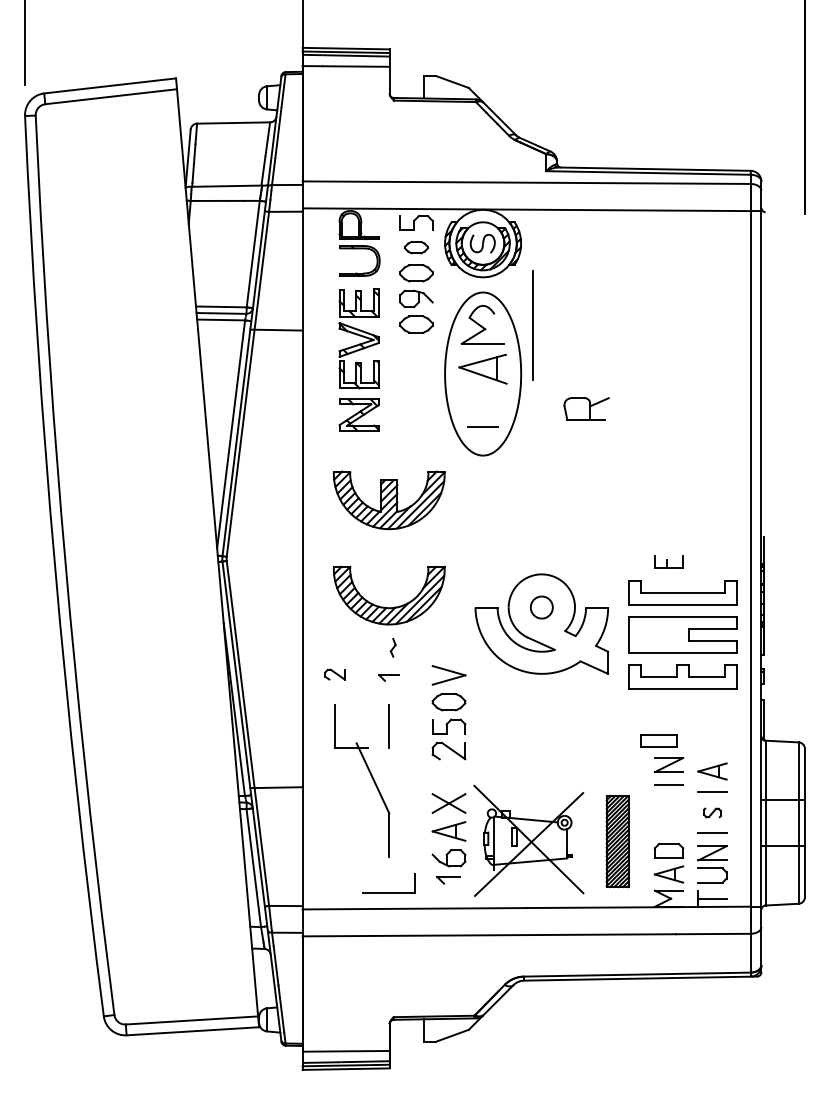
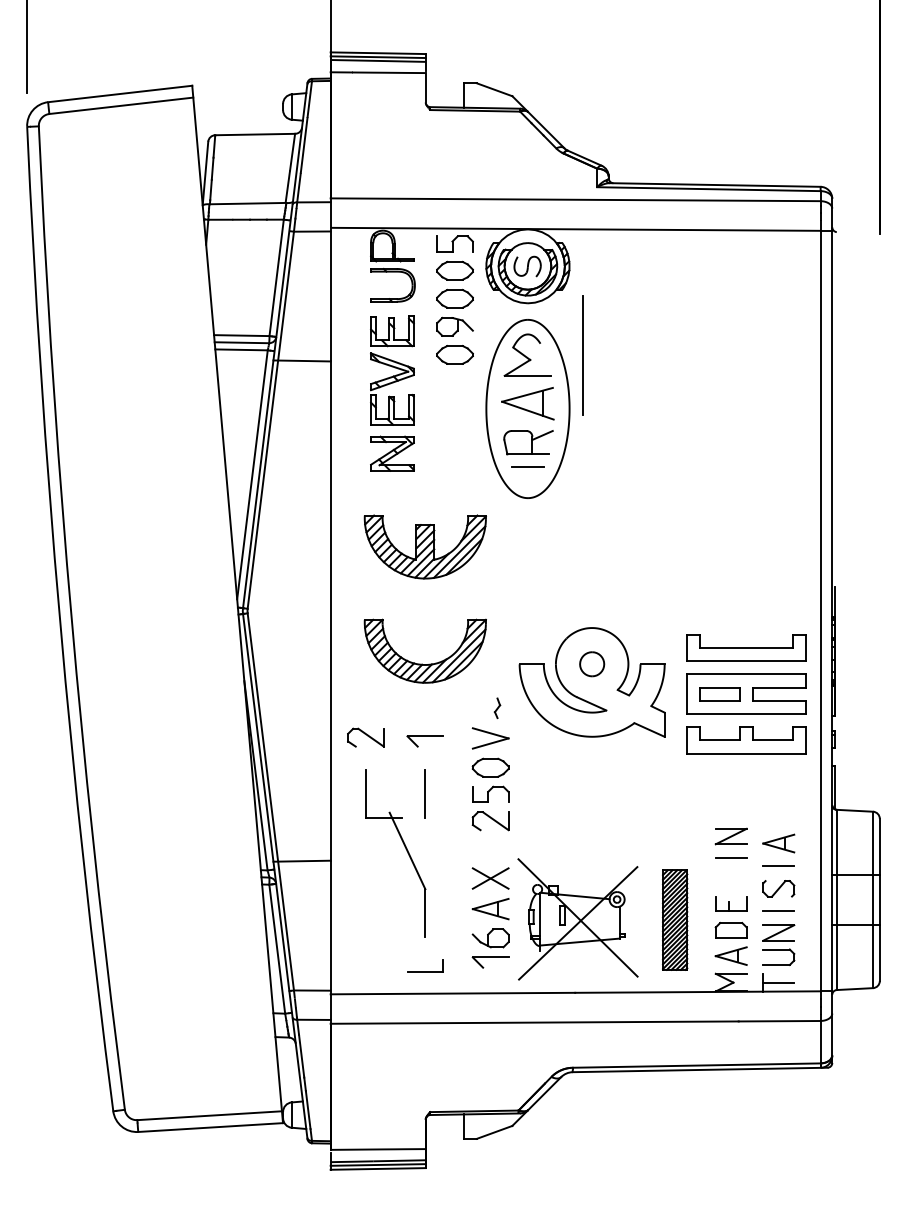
part: (416, 247) -> (455, 270), size x1.43
part: (586, 408) -> (528, 442), moved
part: (668, 561) -> (730, 903), moved
part: (392, 647) -> (496, 707), moved
part: (334, 674) -> (365, 737), size x1.67
part: (388, 677) -> (424, 740), size x1.67
part: (658, 740) -> (719, 693), moved
part: (712, 812) -> (778, 888), size x1.67
part: (448, 880) -> (490, 962), size x1.43
part: (389, 883) -> (425, 965), size x0.62

